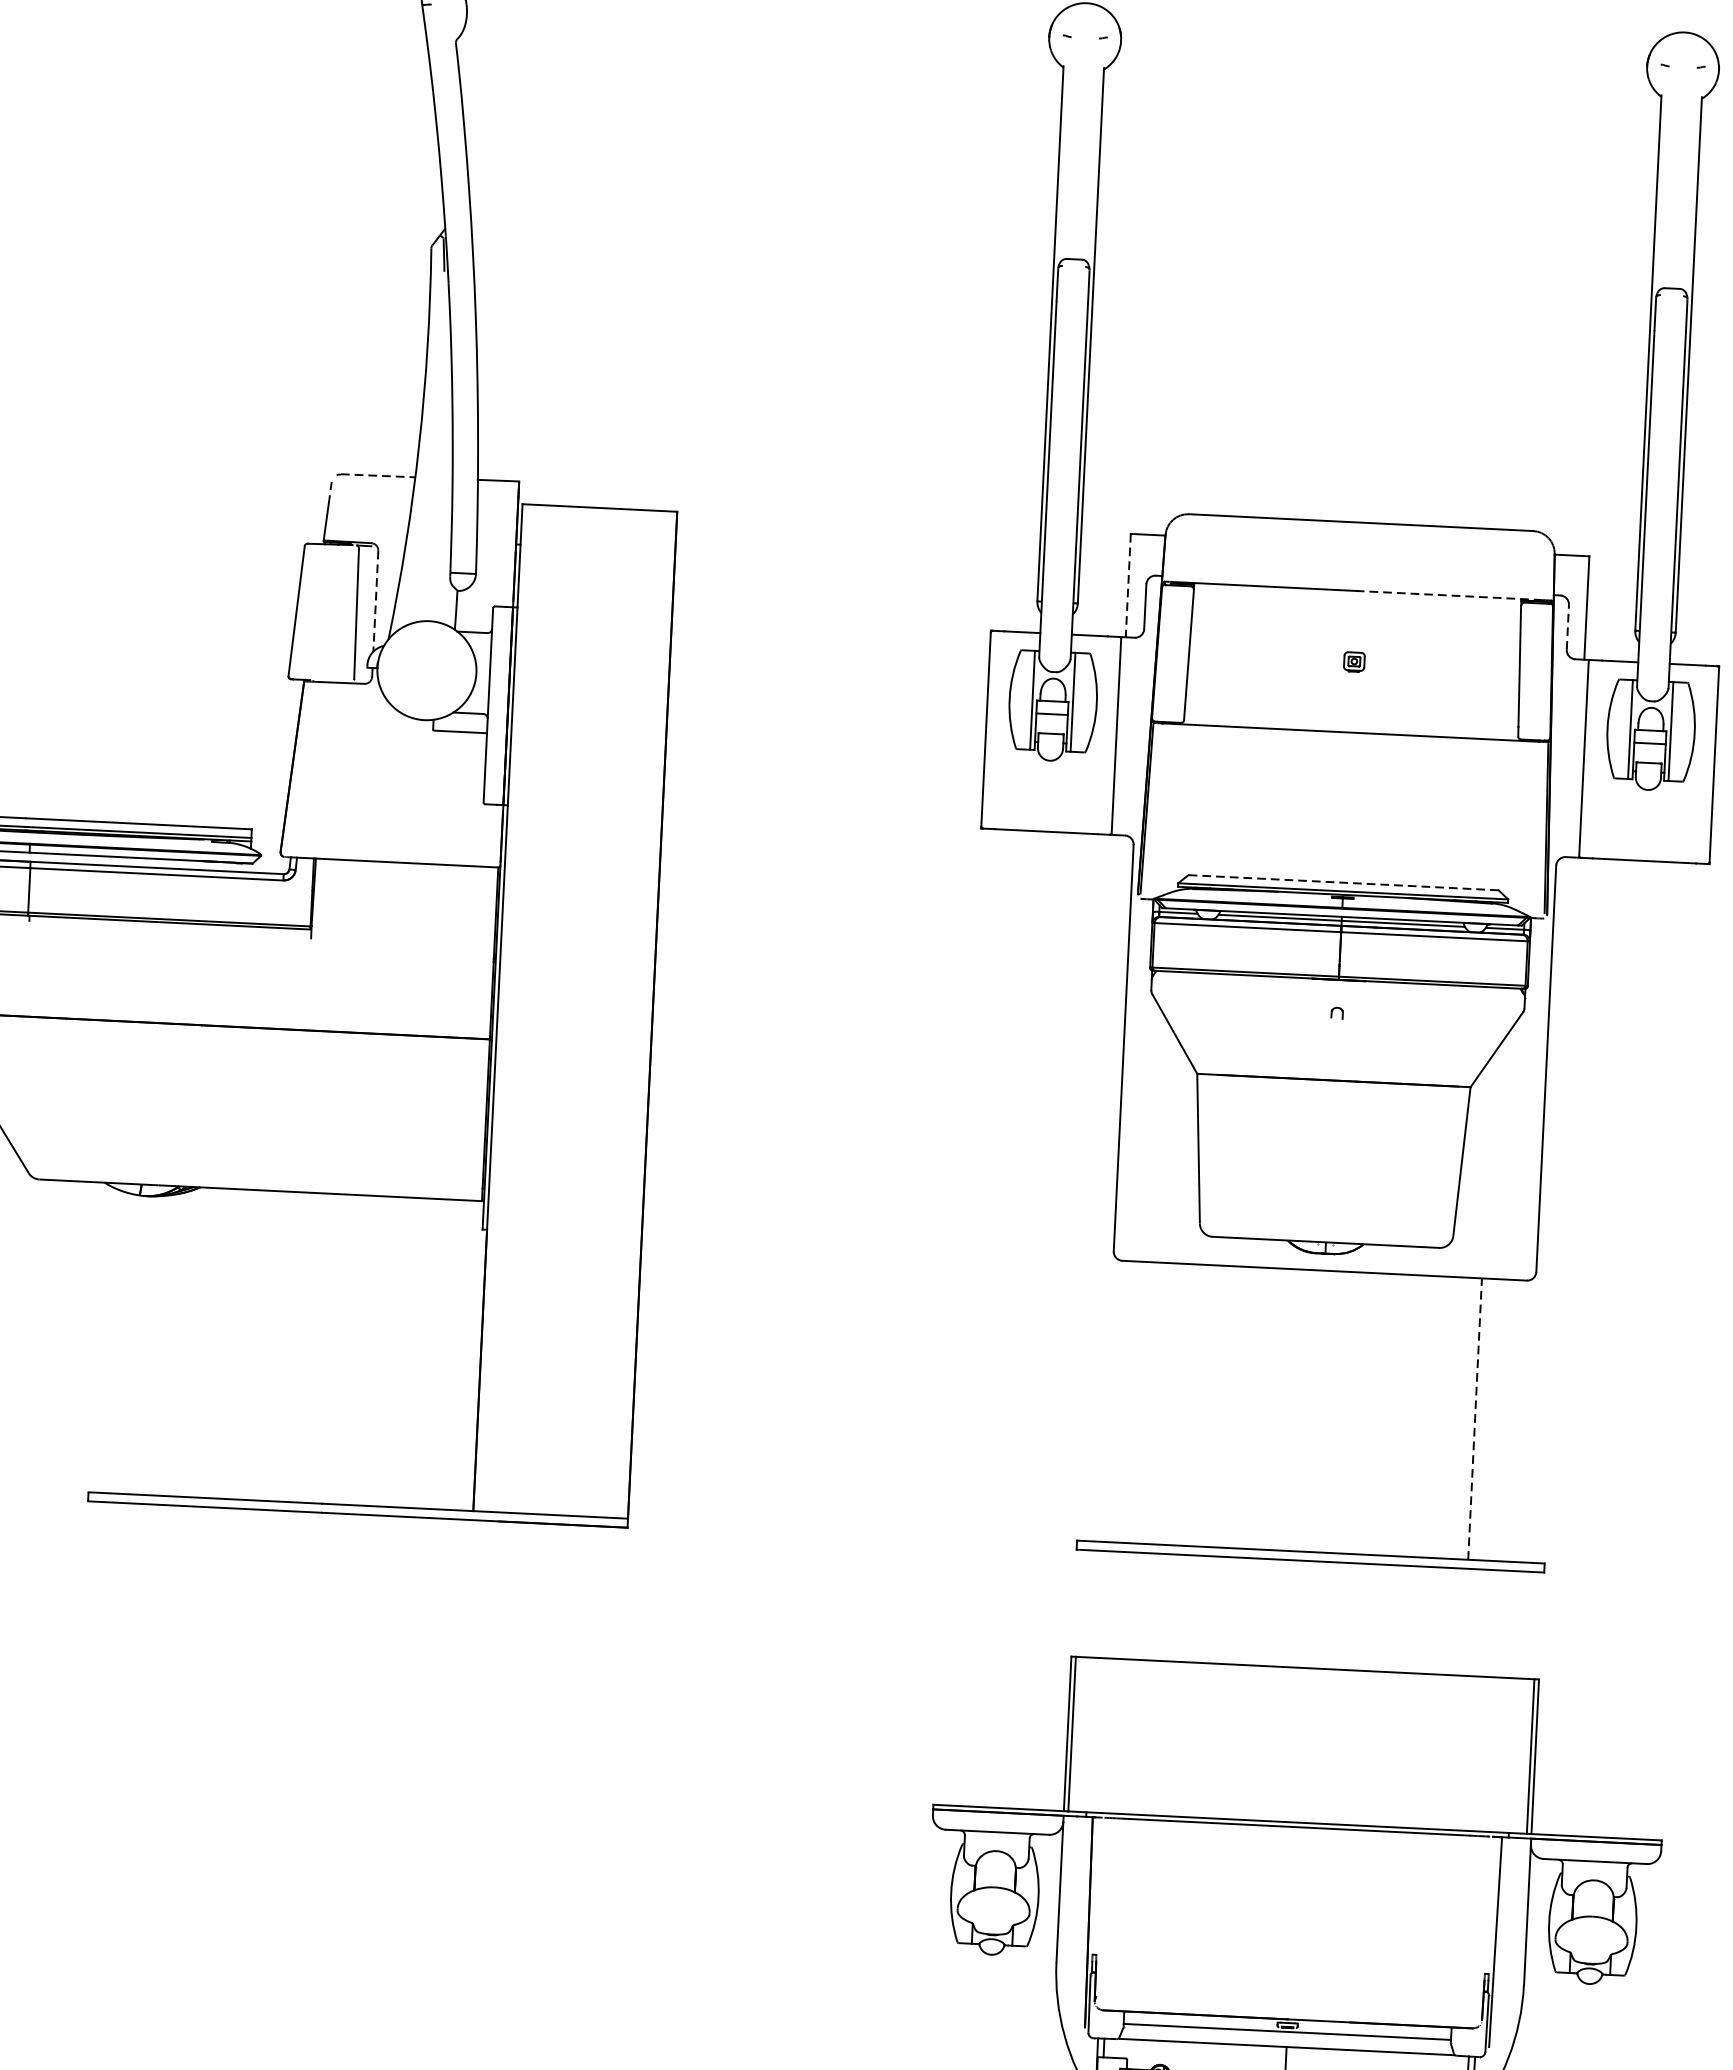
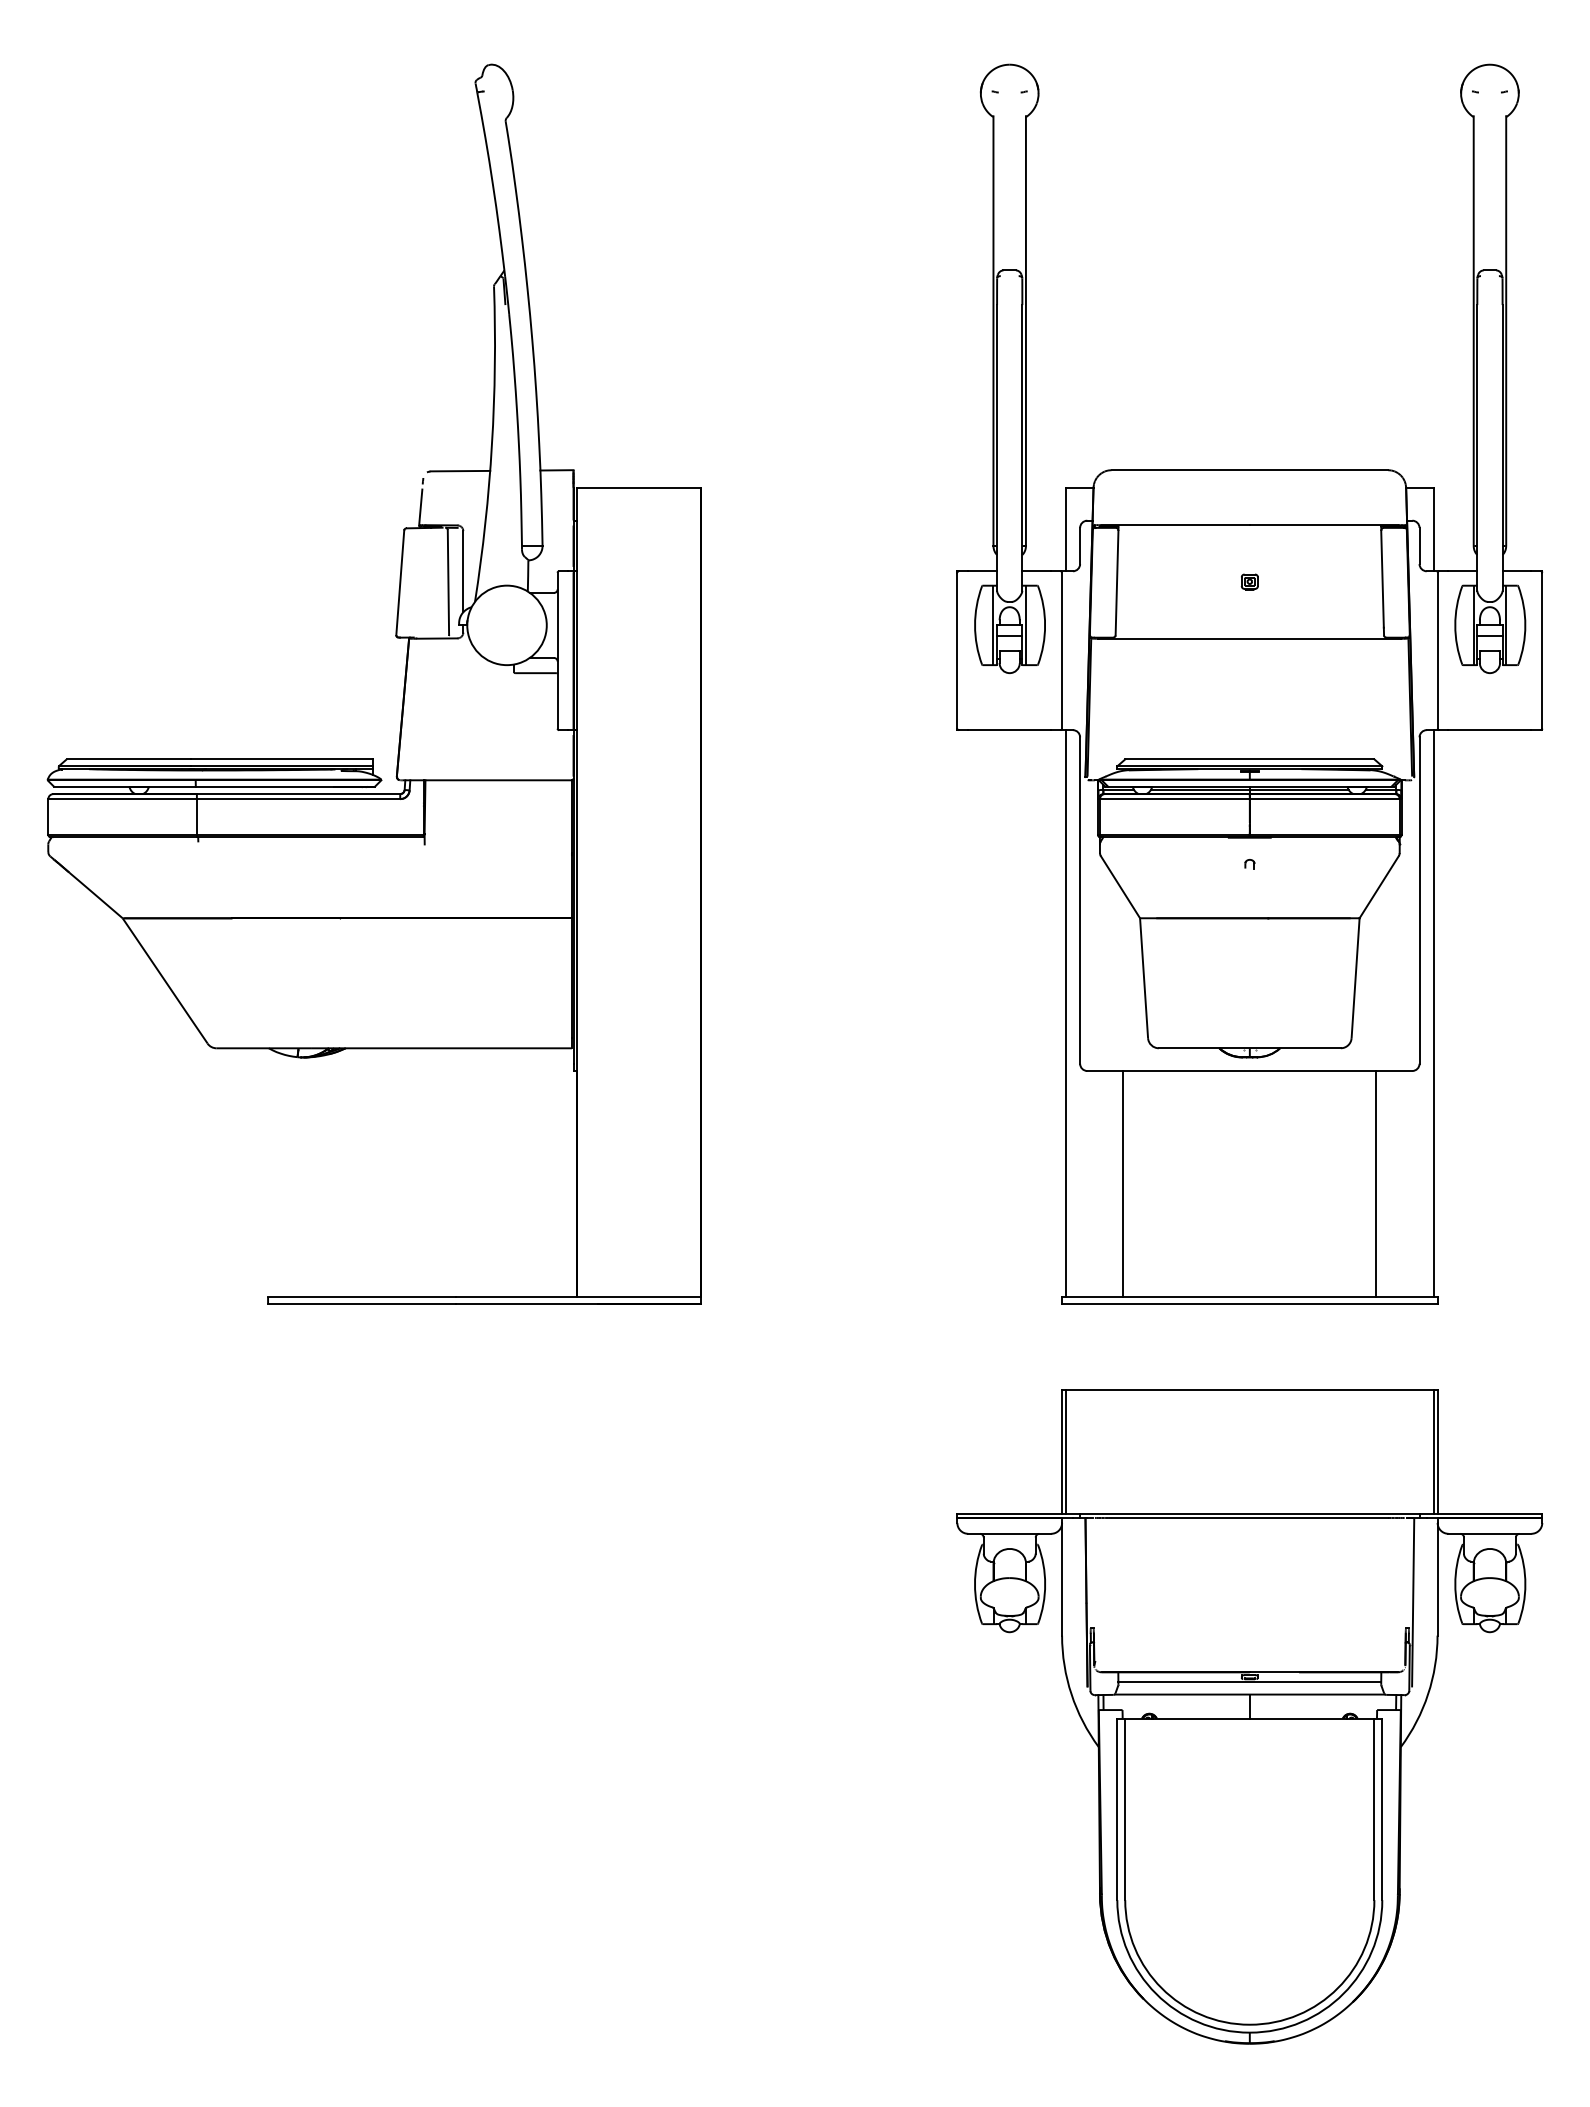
line: (378, 476) -> (460, 471), dashed -> solid
line: (1128, 585) -> (1065, 529), dashed -> solid
line: (1449, 596) -> (1323, 525), dashed -> solid
line: (376, 600) -> (463, 571), dashed -> solid
line: (1567, 626) -> (1419, 545), dashed -> solid
line: (1343, 882) -> (1249, 759), dashed -> solid
line: (1098, 1187) -> (1065, 1013), added
line: (1556, 1210) -> (1433, 1013), added
line: (1160, 1404) -> (1123, 1184), added
line: (1475, 1418) -> (1376, 1183), dashed -> solid

